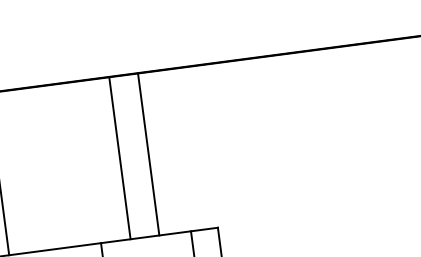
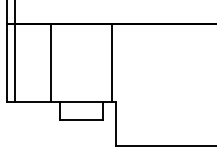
line: (149, 153) -> (112, 62), moved
line: (120, 156) -> (51, 62), moved

